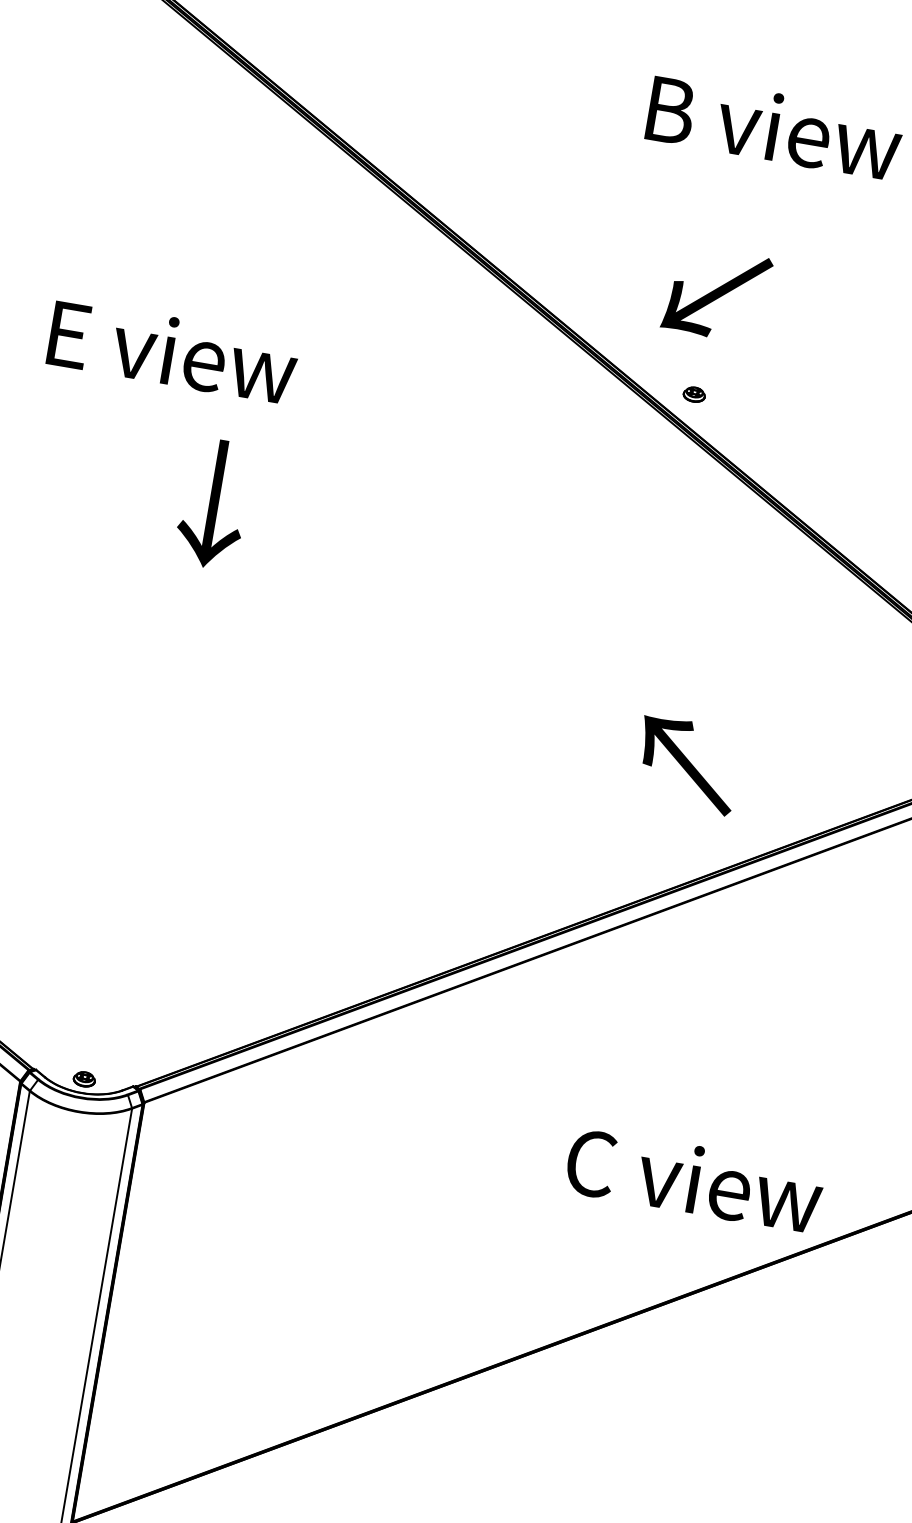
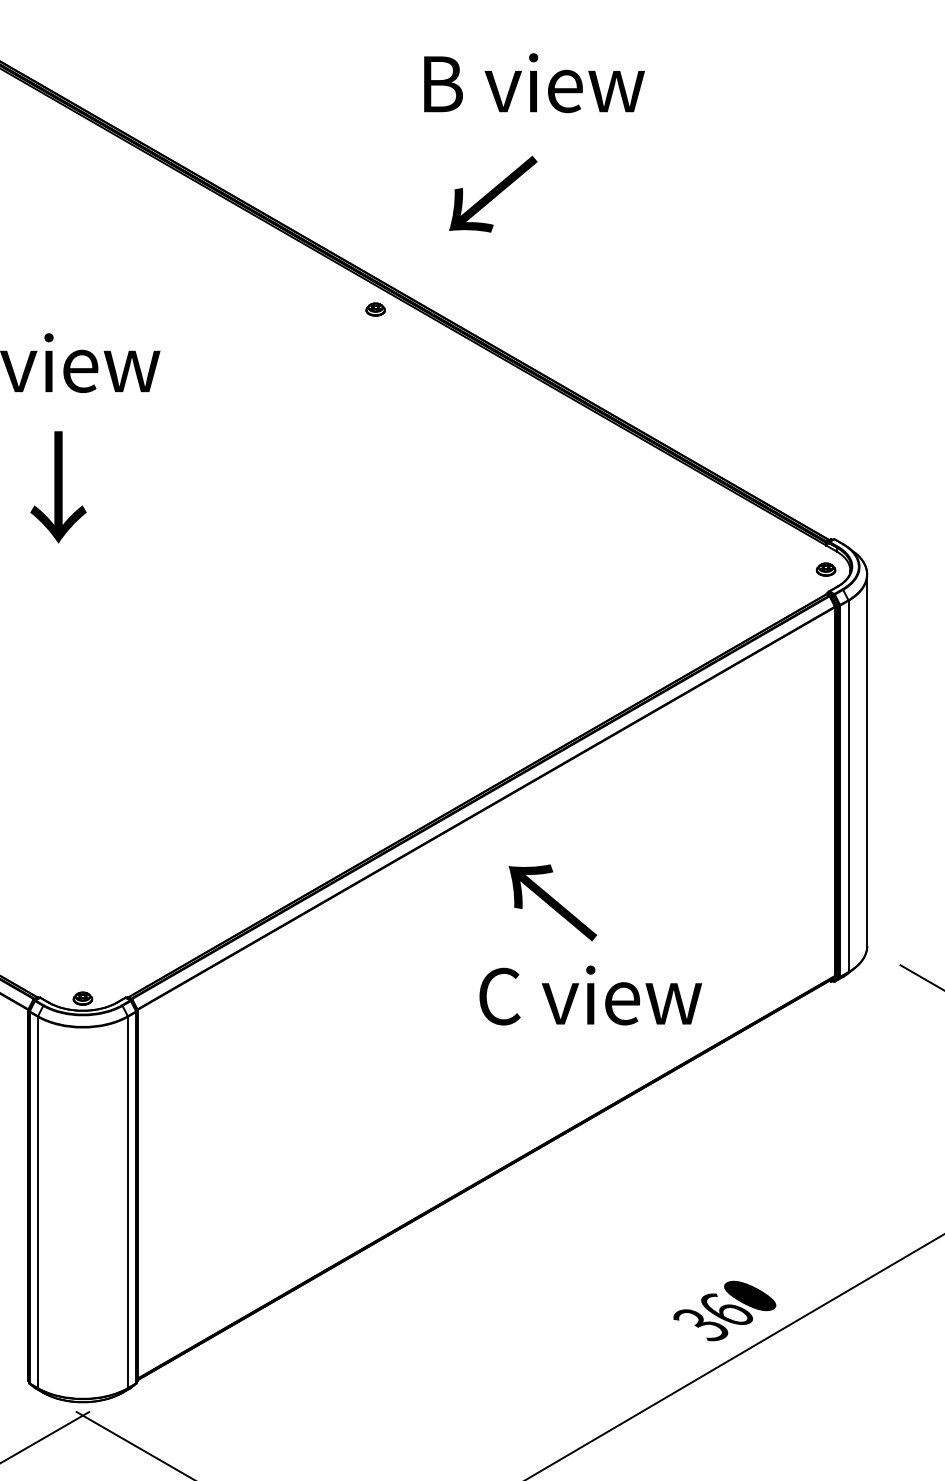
text: (717, 293) -> (493, 193), moved
part: (694, 394) -> (375, 309), moved
text: (213, 504) -> (58, 487), moved
text: (687, 764) -> (552, 902), moved
text: (694, 1179) -> (590, 995), moved

